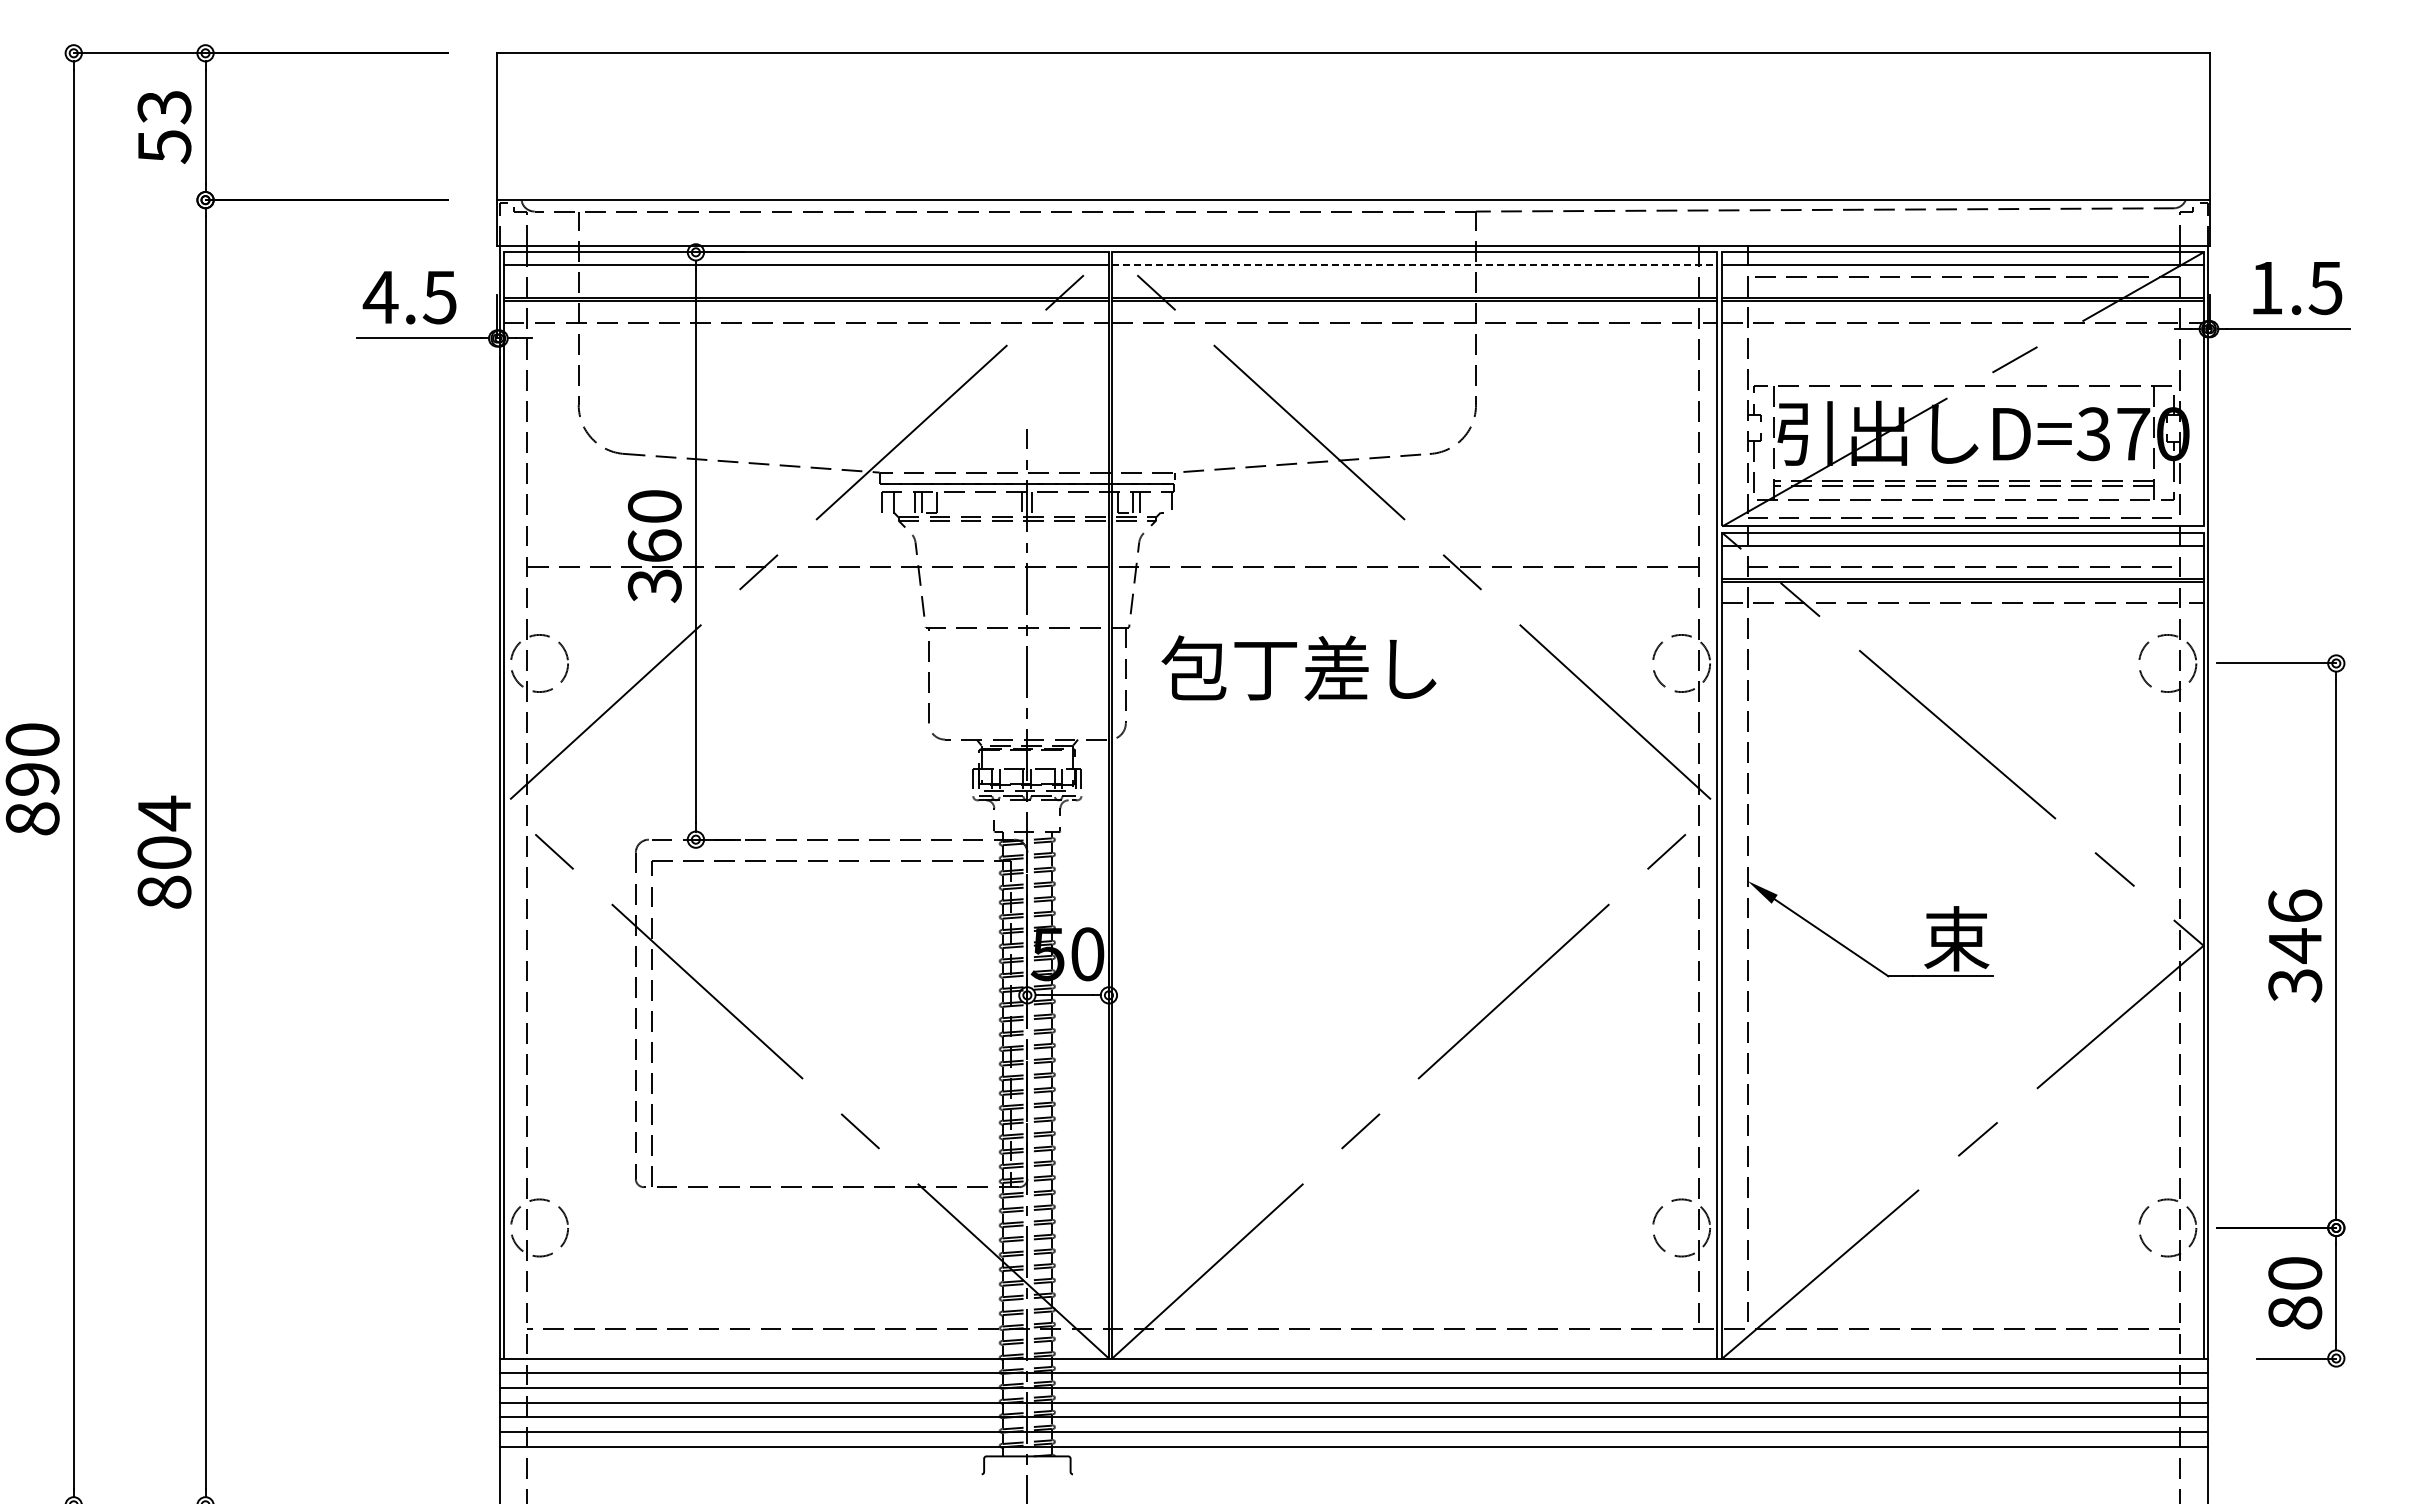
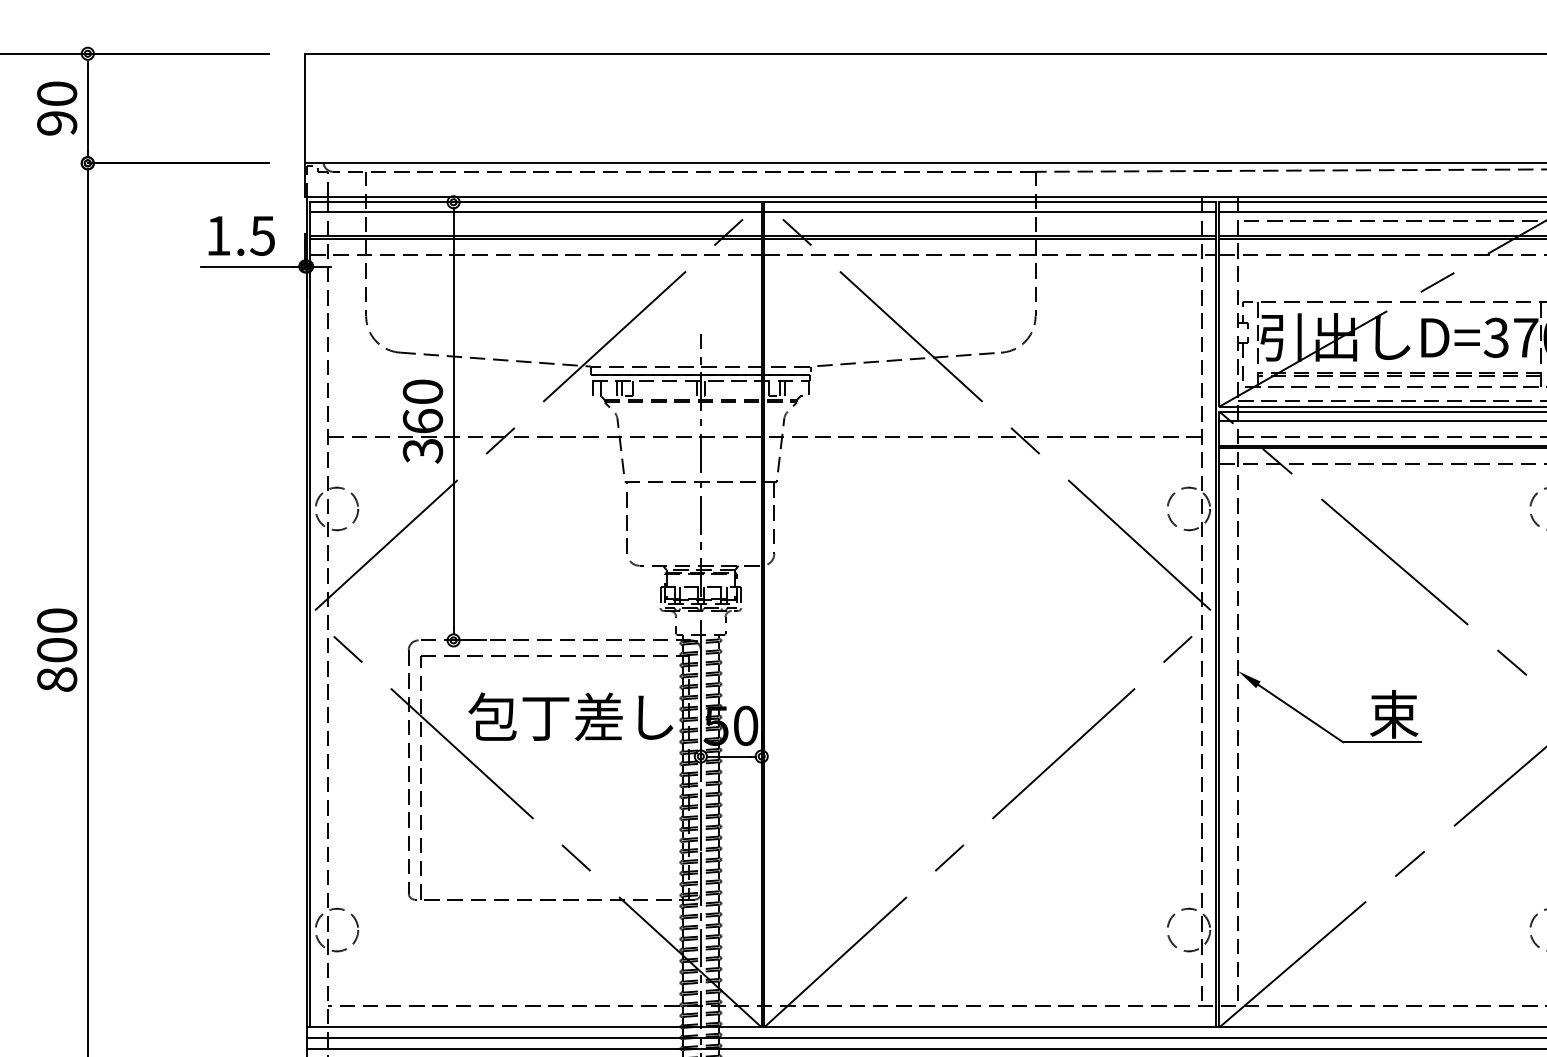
text: (164, 127) -> (57, 109), 53 -> 90
line: (1414, 265) -> (989, 212), dashed -> solid
text: (380, 297) -> (218, 235), 4.5 -> 1.5
text: (1298, 667) -> (570, 716), moved
text: (164, 813) -> (57, 620), 804 -> 800

